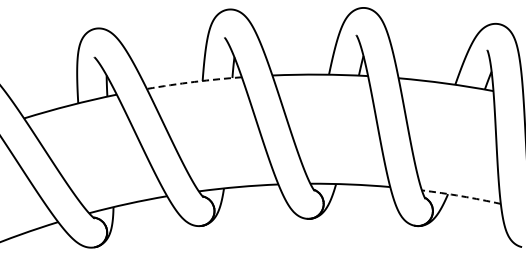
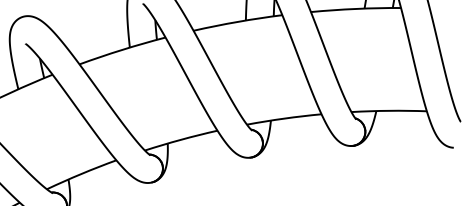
arc: (194, 81) -> (122, 49), dashed -> solid
arc: (461, 196) -> (389, 111), dashed -> solid

